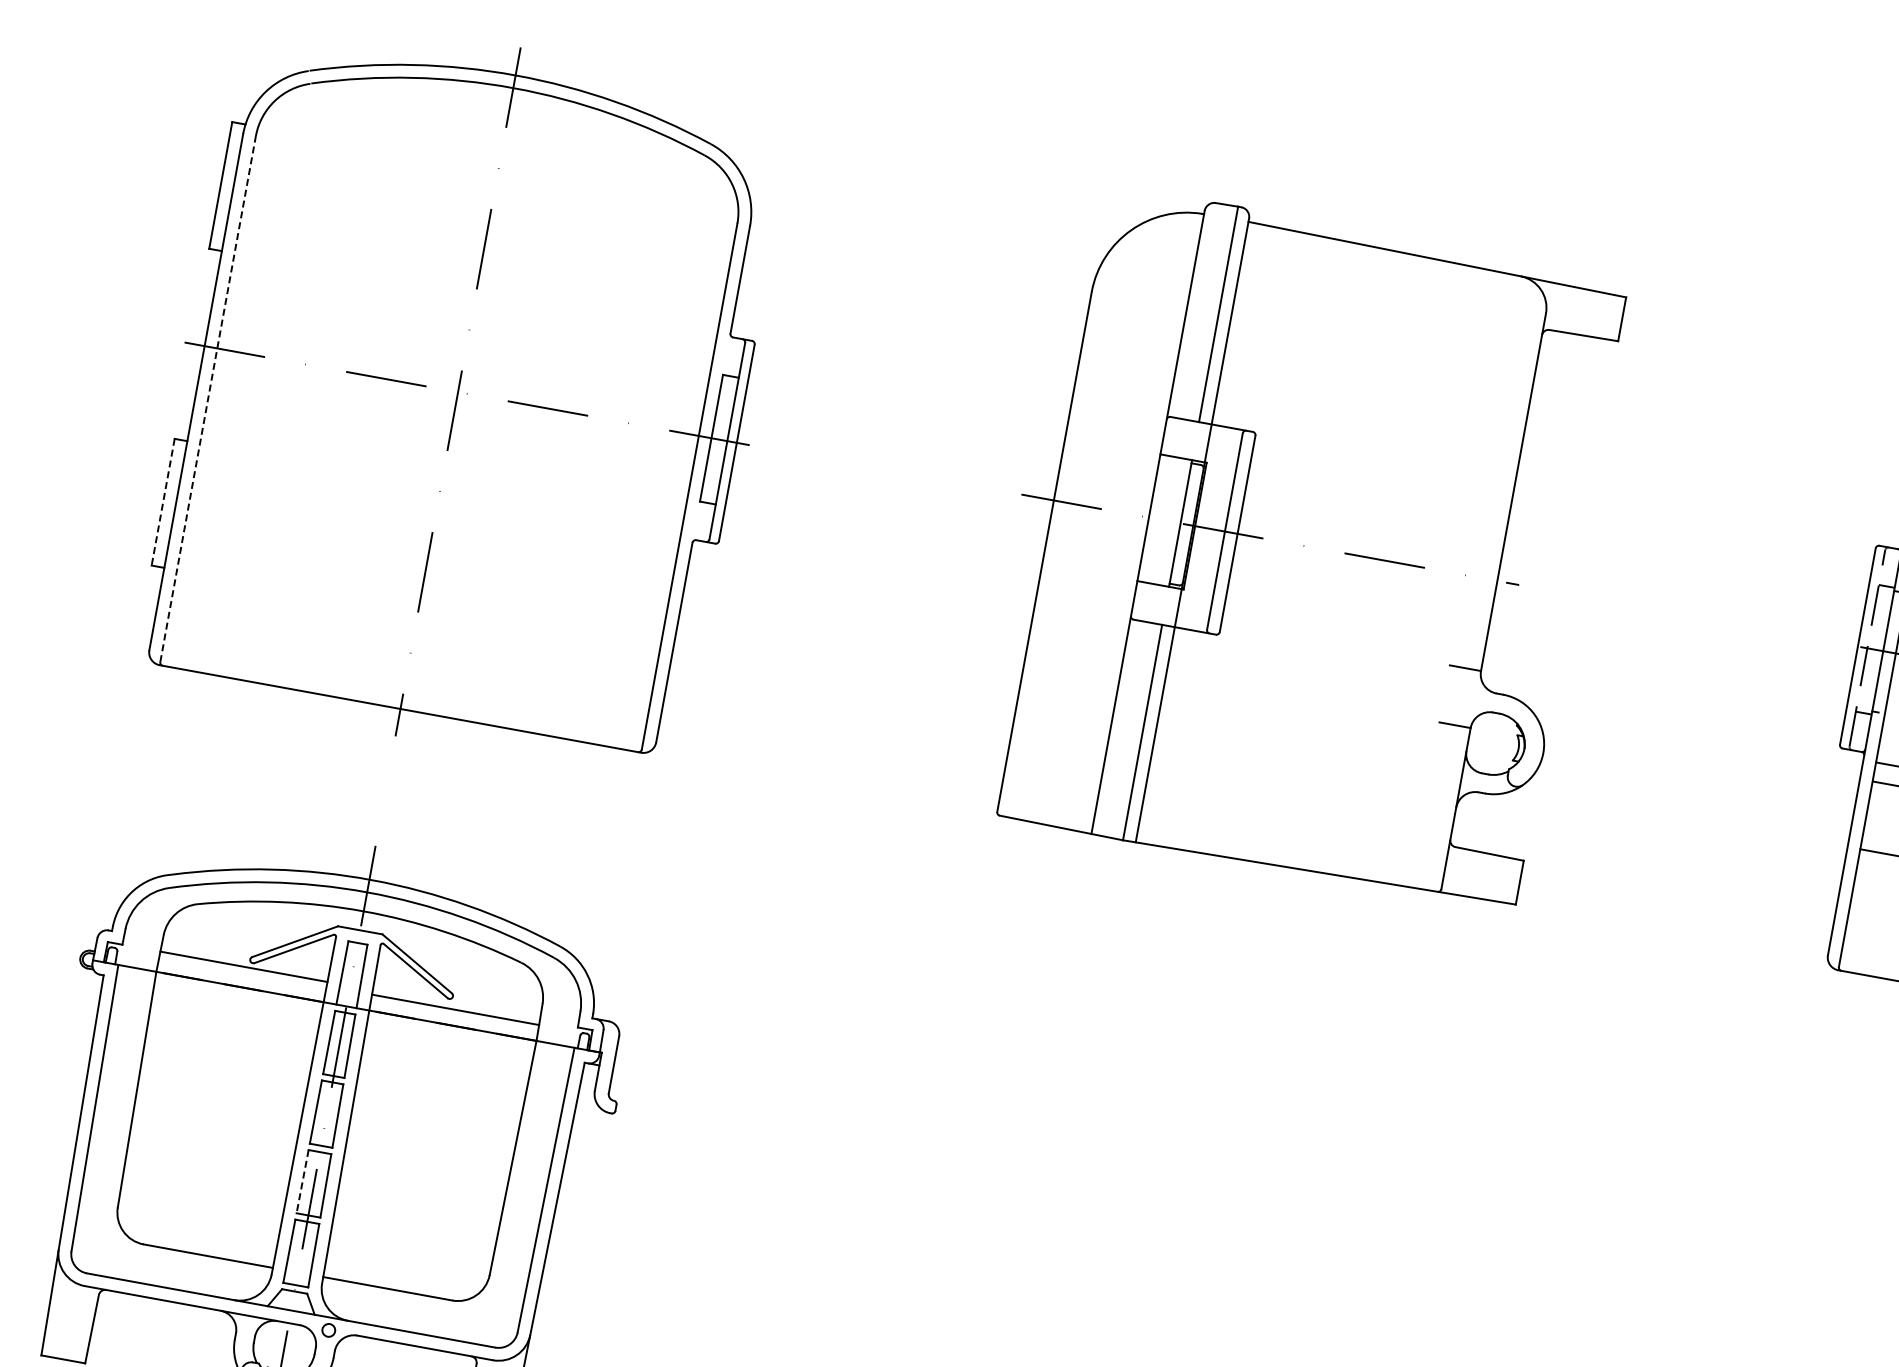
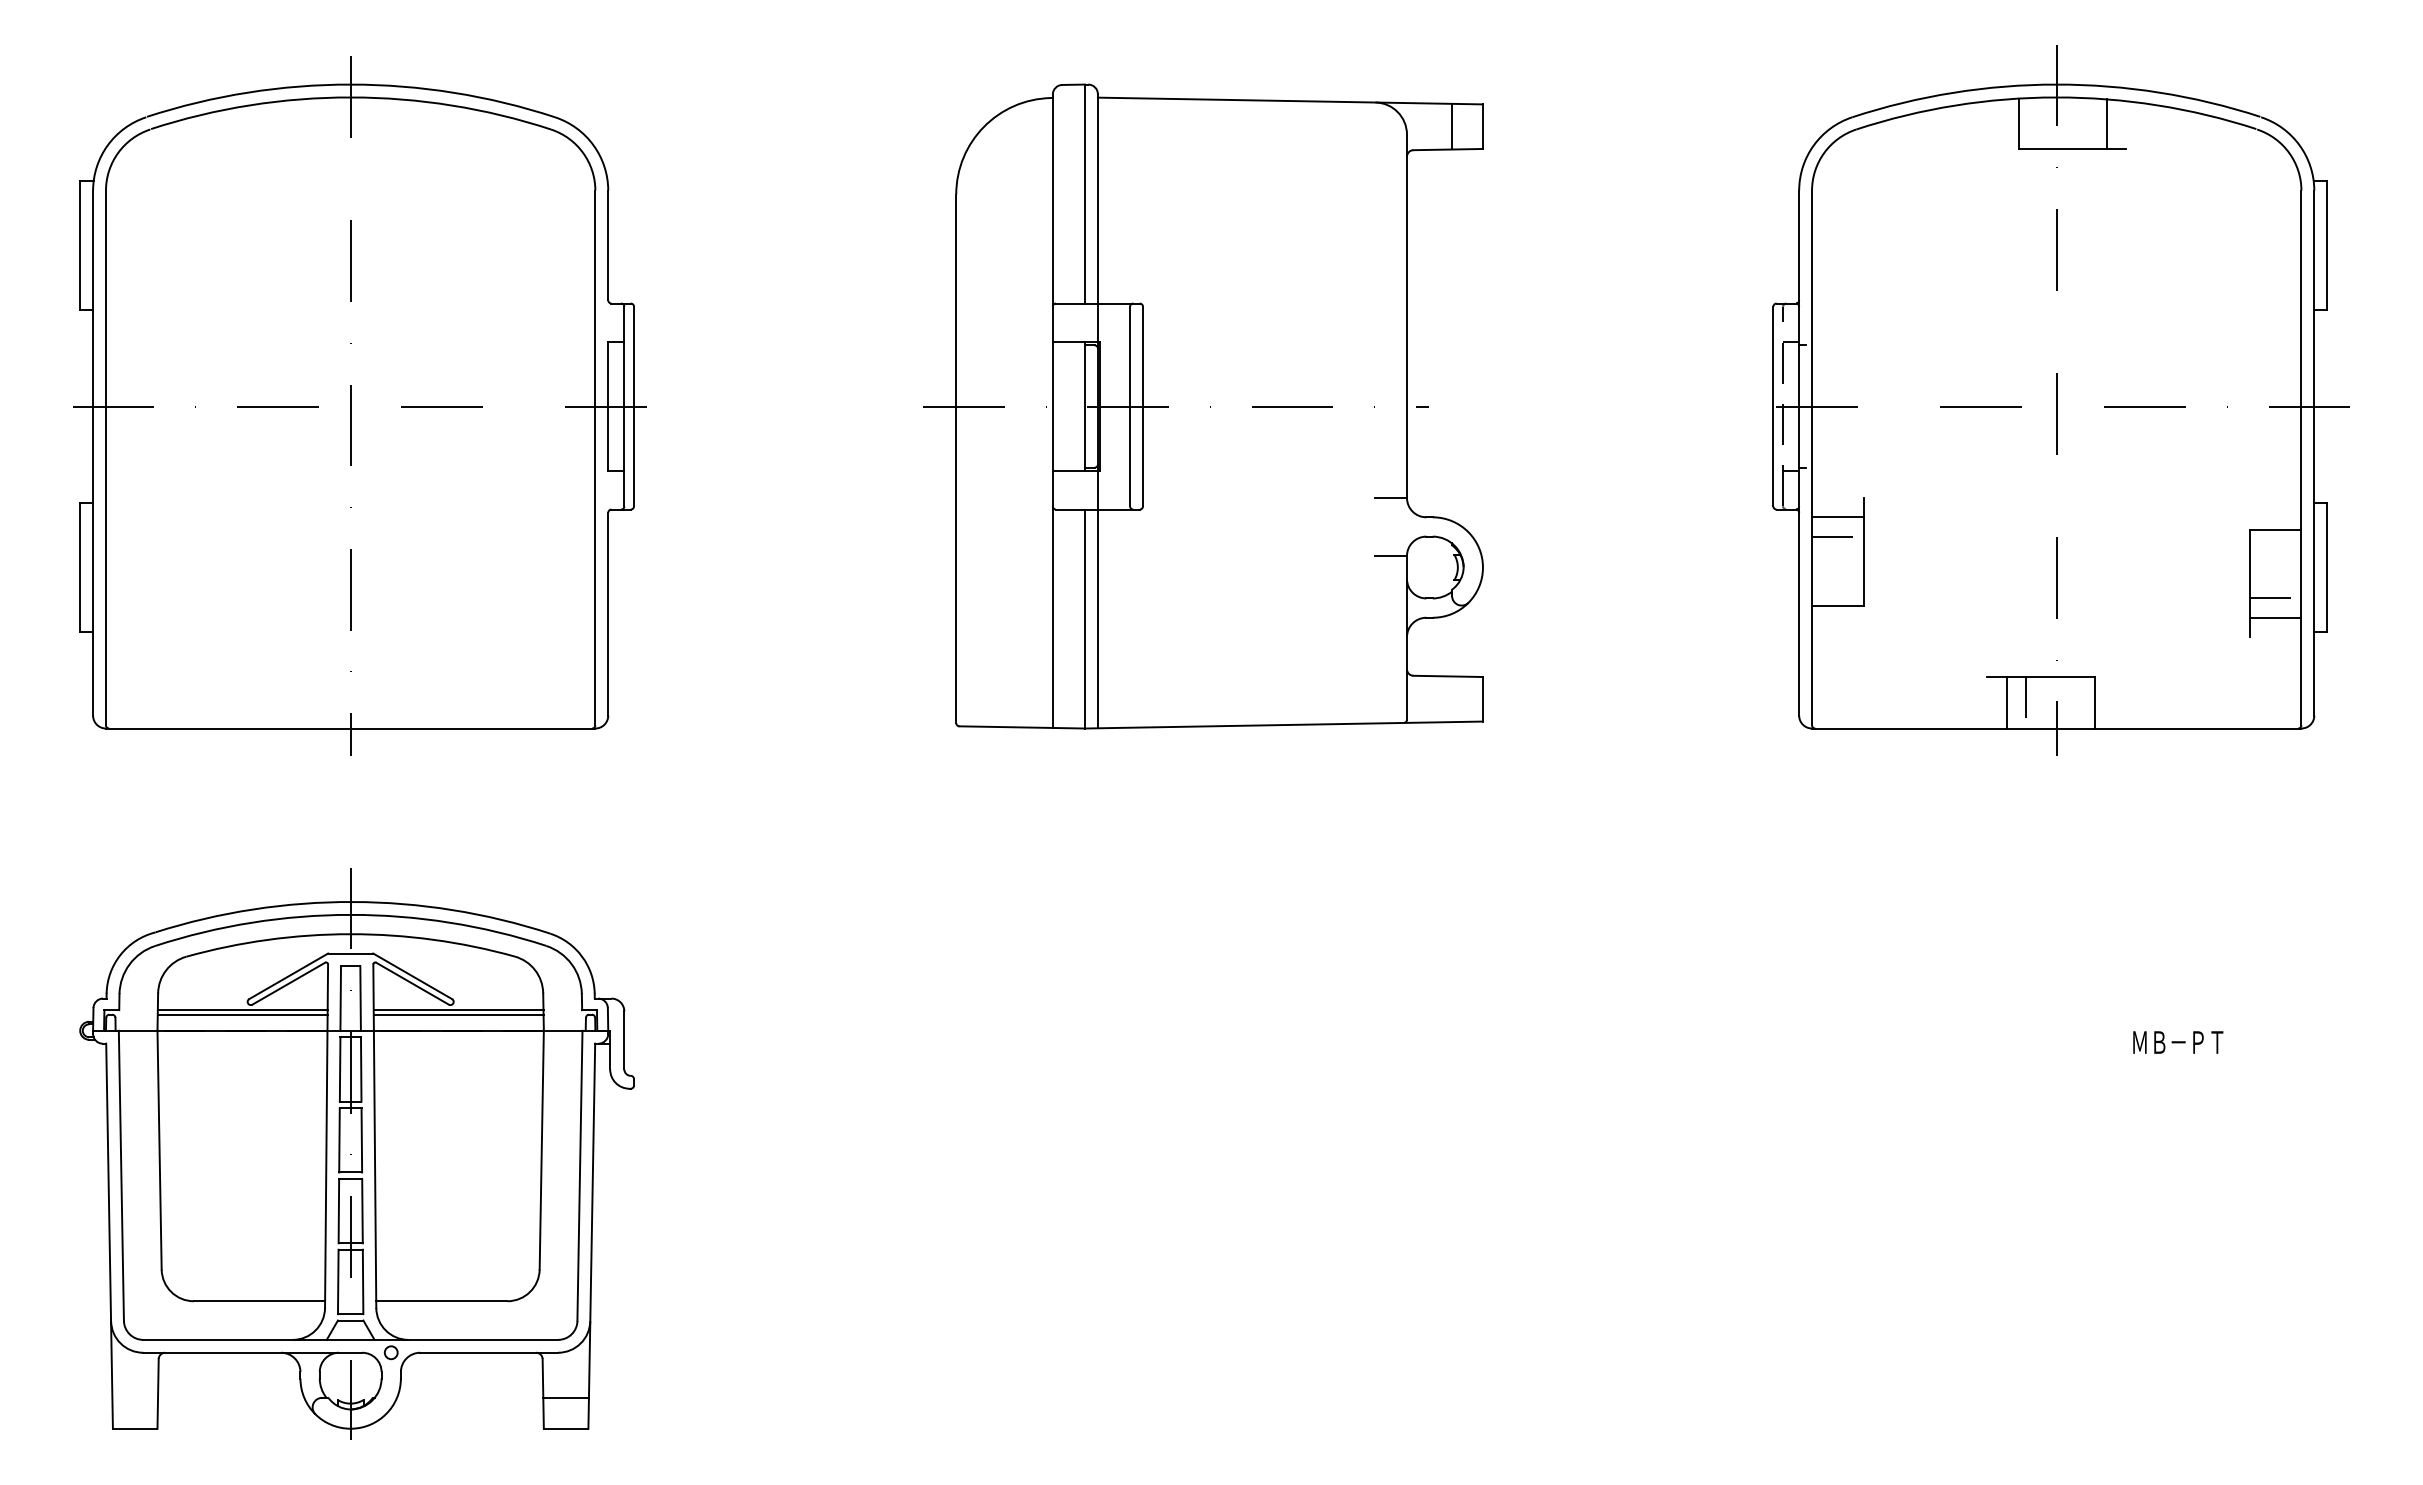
line: (1592, 313) -> (1452, 126), added
line: (207, 398) -> (105, 457), dashed -> solid
line: (163, 503) -> (80, 568), dashed -> solid
line: (242, 971) -> (242, 1014), added
line: (456, 1005) -> (458, 1010), added
line: (302, 1182) -> (338, 1211), dashed -> solid

